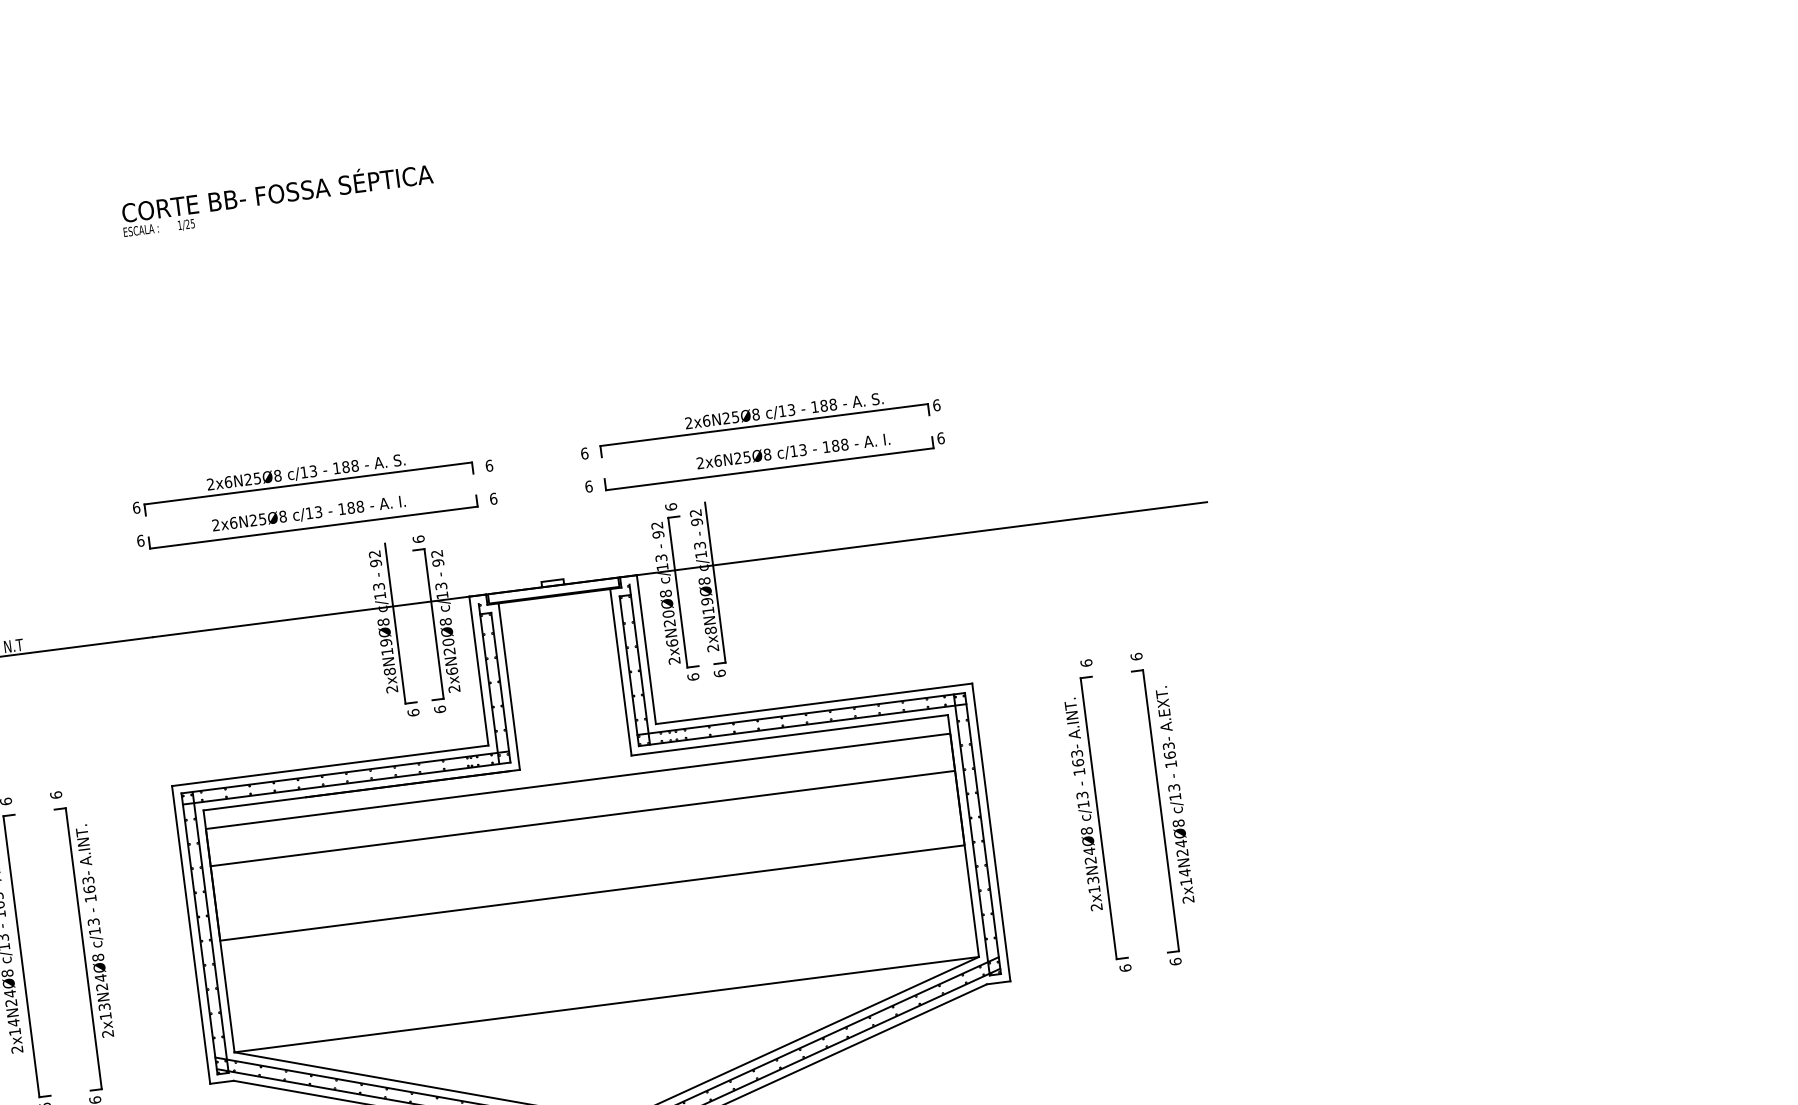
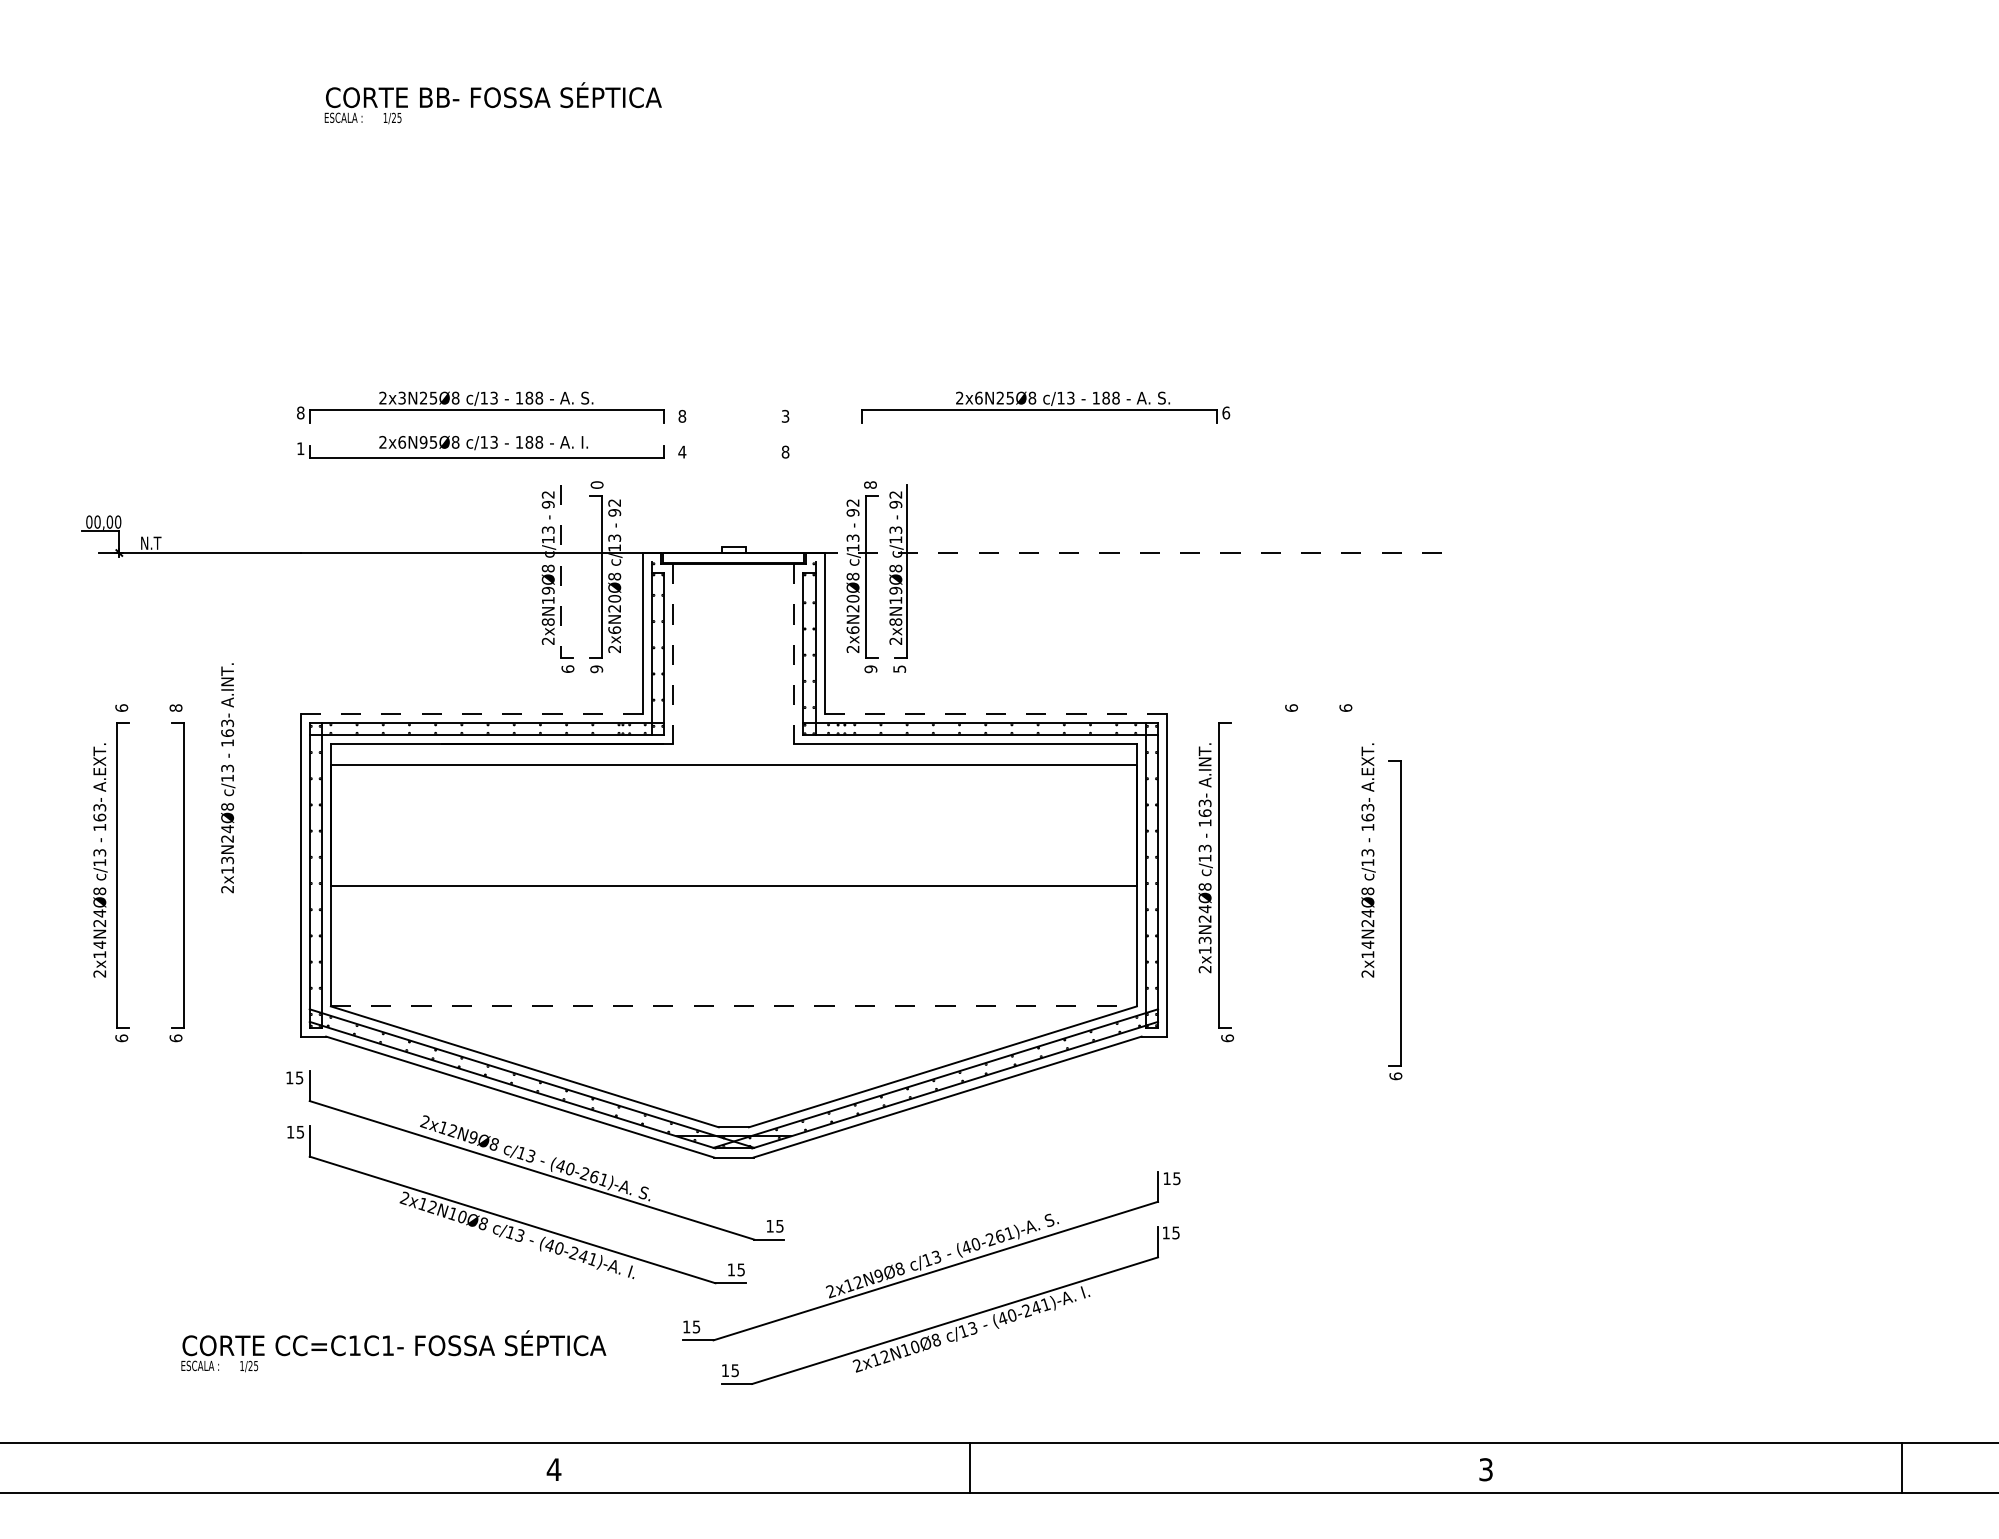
part: (769, 421) -> (1045, 407), moved
text: (584, 453) -> (785, 416), 6 -> 3
part: (773, 457) -> (986, 446), removed
text: (489, 465) -> (682, 416), 6 -> 8
text: (228, 481) -> (402, 397), 2x6N25Ø8 -> 2x3N25Ø8
text: (588, 486) -> (785, 451), 6 -> 8
text: (493, 498) -> (682, 451), 6 -> 4
text: (671, 506) -> (870, 484), 6 -> 8
text: (136, 507) -> (300, 412), 6 -> 8
text: (253, 520) -> (423, 442), 2x6N25Ø8 -> 2x6N95Ø8
text: (418, 538) -> (596, 484), 6 -> 0
line: (922, 539) -> (1133, 553), solid -> dashed
text: (140, 540) -> (300, 448), 6 -> 1
line: (395, 623) -> (560, 571), solid -> dashed
line: (621, 672) -> (794, 654), solid -> dashed
text: (719, 672) -> (899, 668), 6 -> 5
text: (693, 677) -> (870, 669), 6 -> 9
line: (509, 686) -> (673, 654), solid -> dashed
line: (813, 704) -> (995, 714), solid -> dashed
text: (440, 709) -> (596, 669), 6 -> 9
line: (329, 766) -> (471, 714), solid -> dashed
text: (55, 794) -> (175, 707), 6 -> 8
part: (1156, 817) -> (1395, 920), moved
line: (582, 818) -> (733, 804), removed
part: (1095, 825) -> (1215, 882), moved
text: (95, 931) -> (228, 778), moved
line: (606, 1004) -> (733, 1006), solid -> dashed

